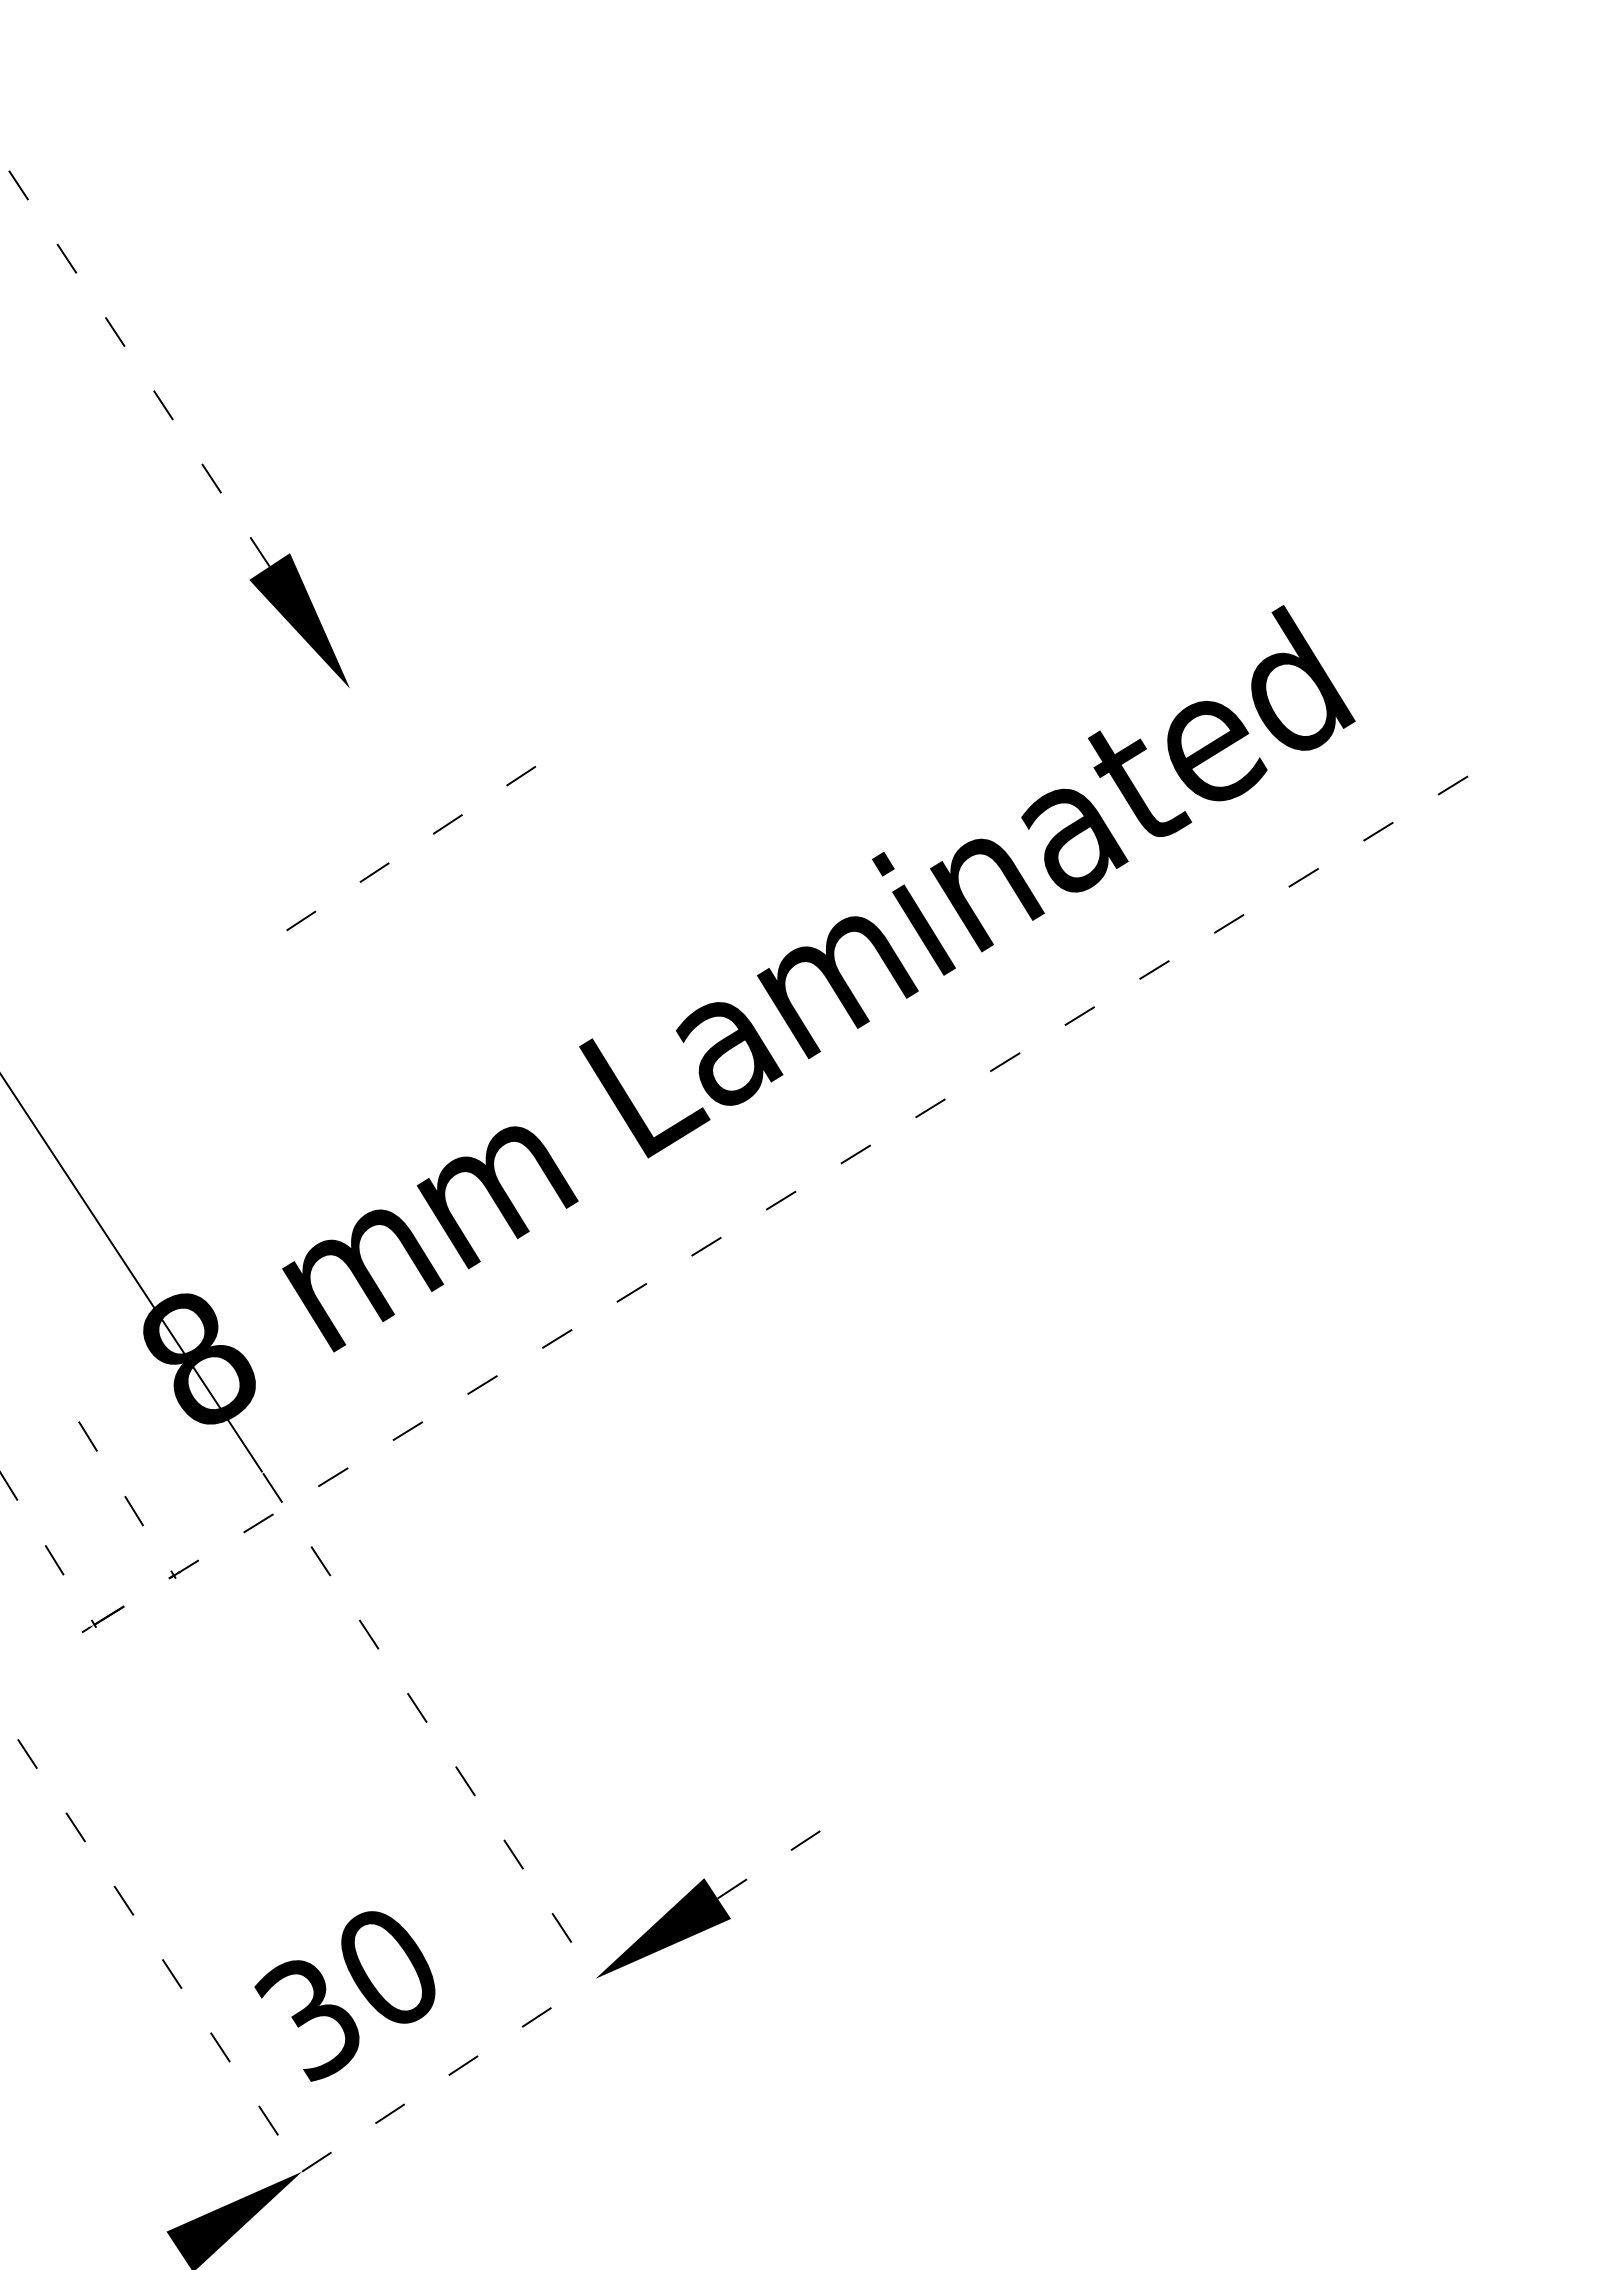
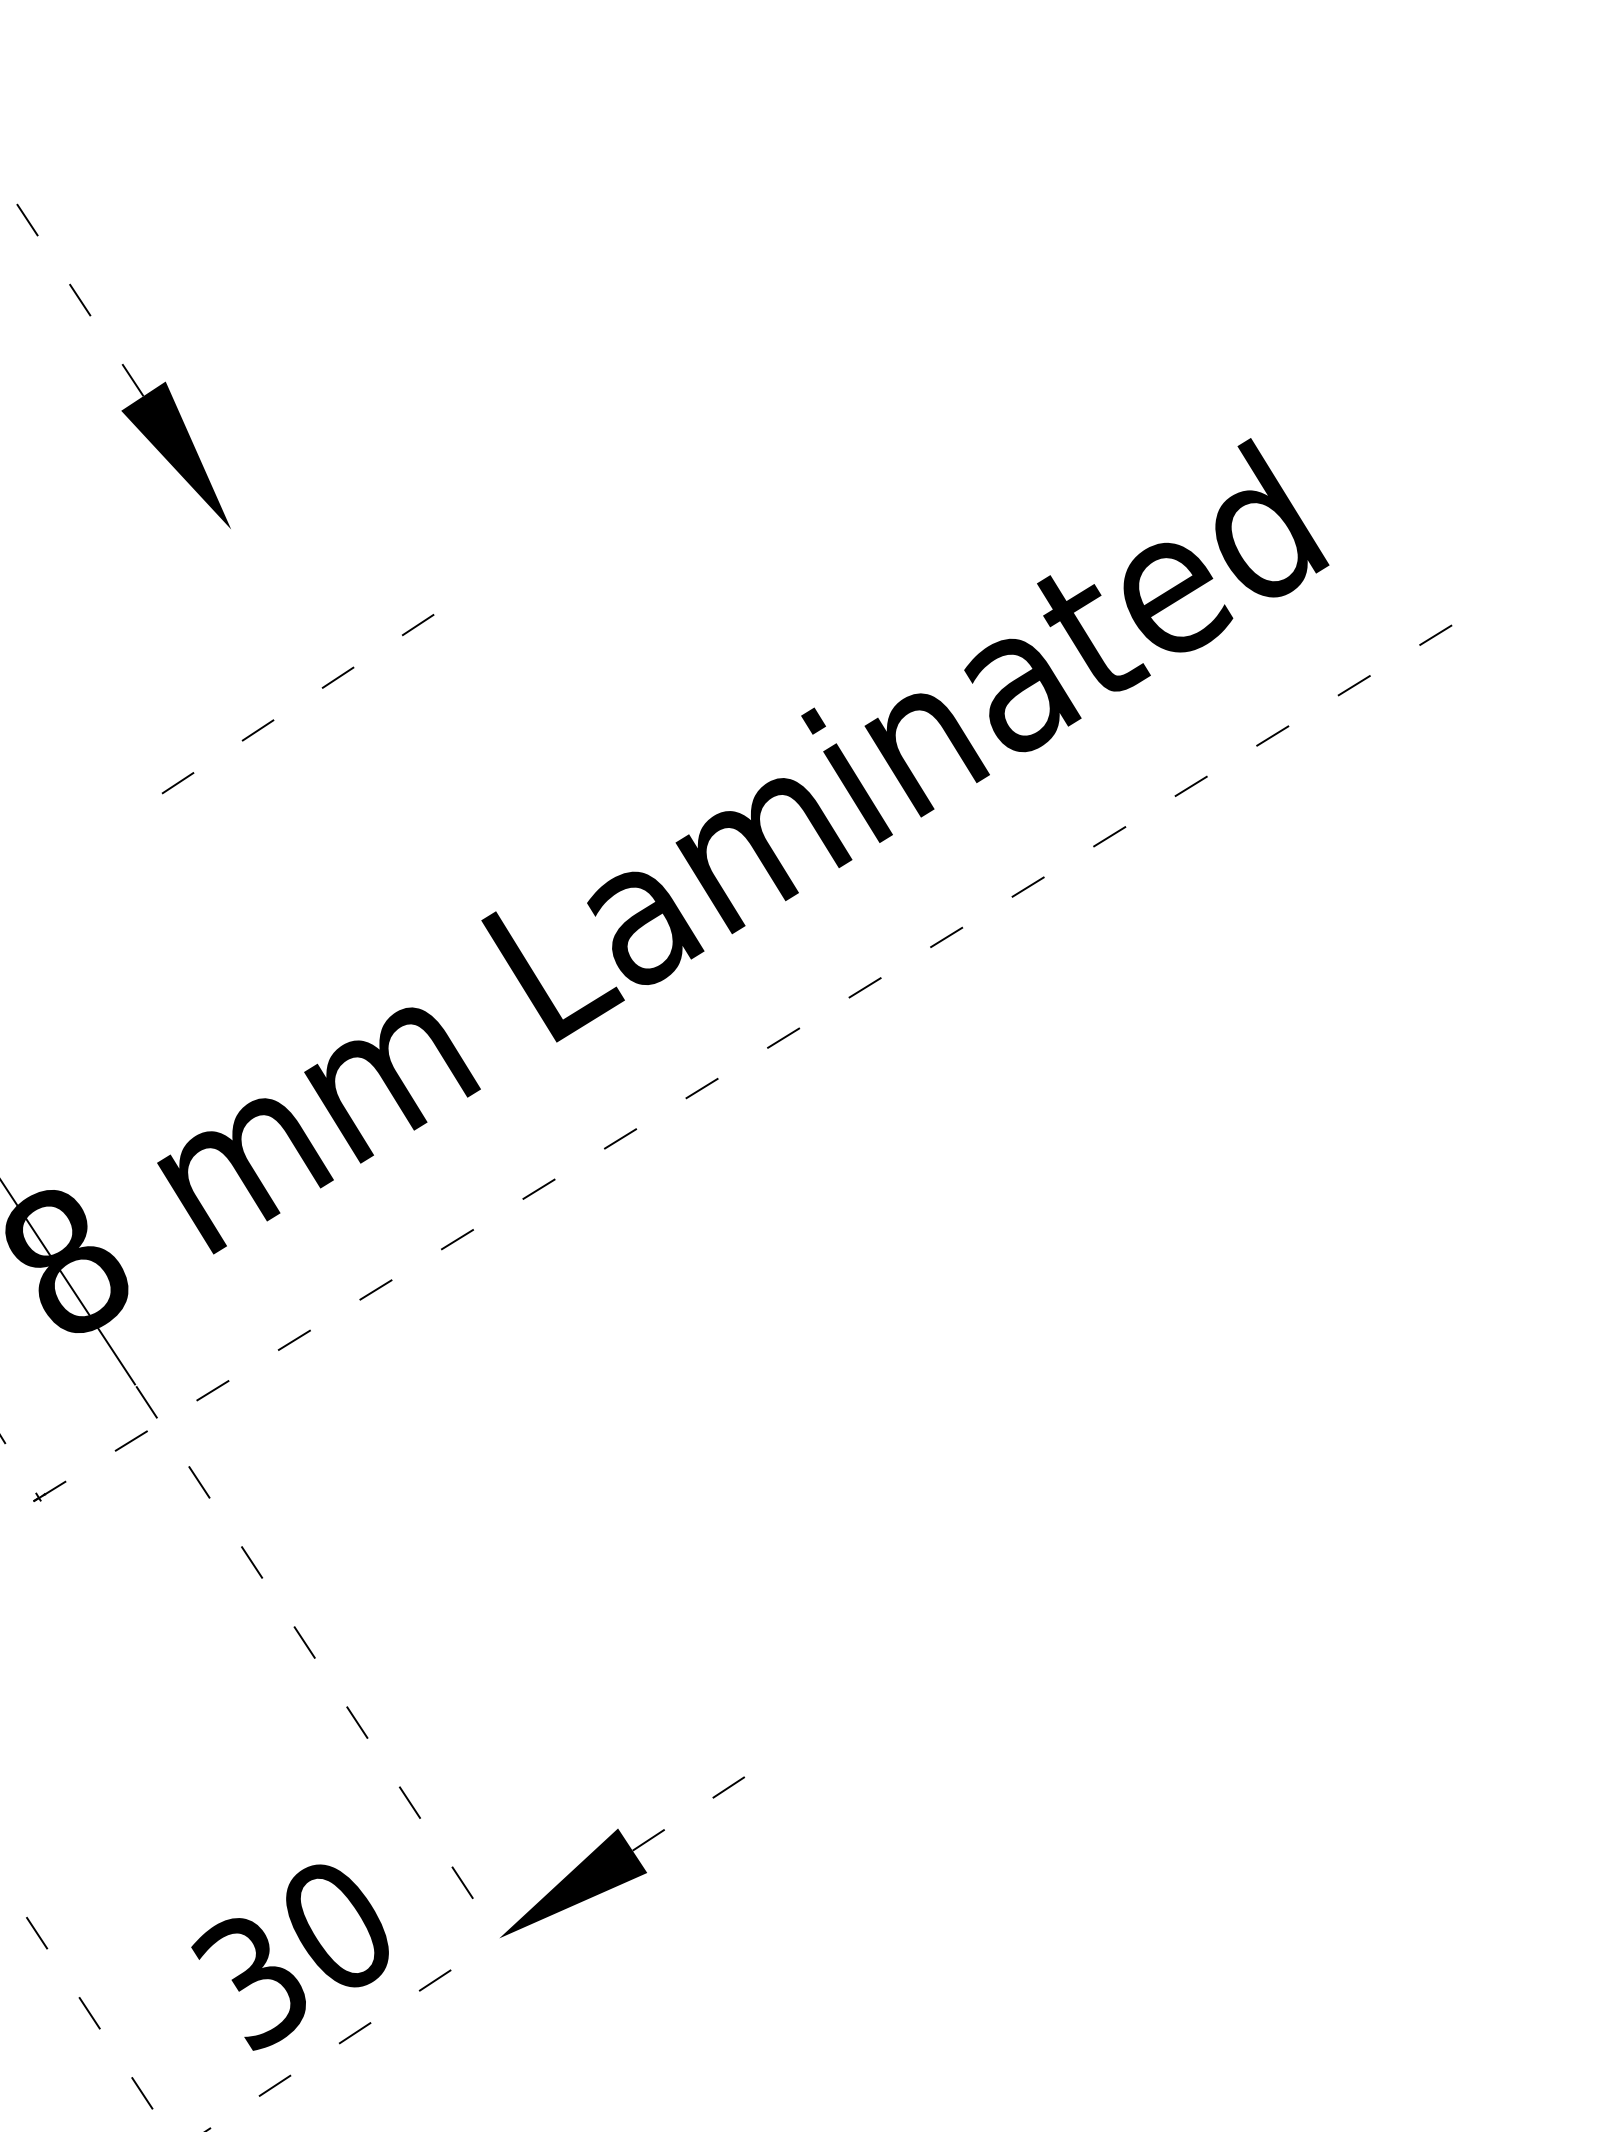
text: (344, 1996) -> (289, 1957), moved

